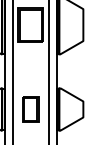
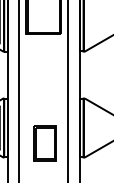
part: (30, 109) -> (44, 143), moved

